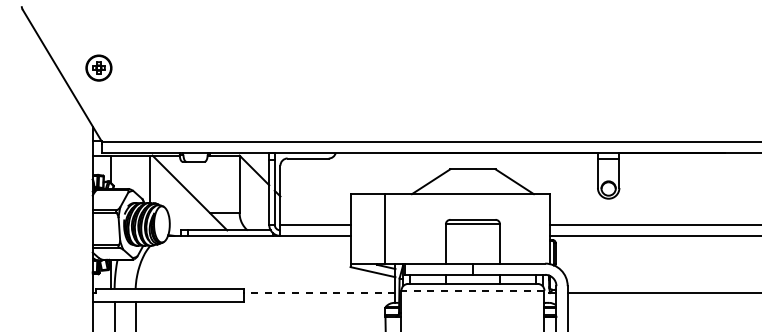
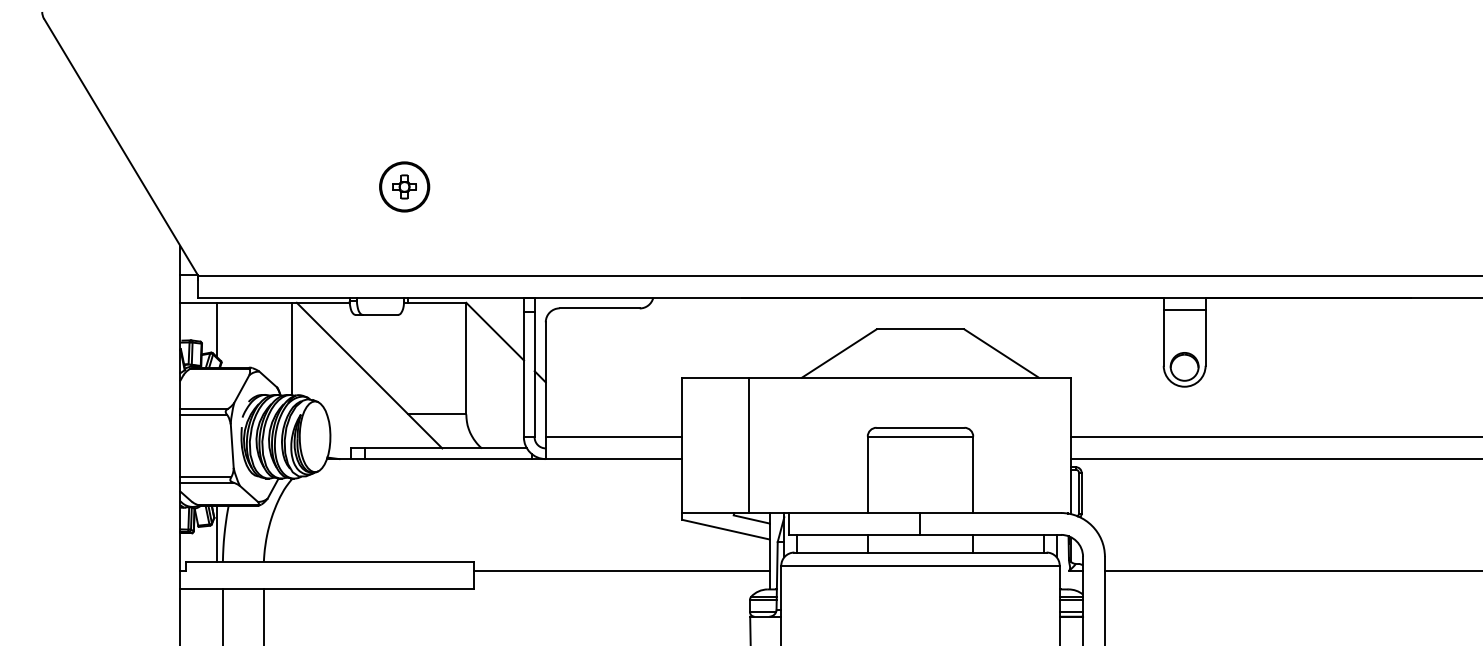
part: (98, 67) -> (403, 185), moved
line: (472, 290) -> (919, 565), dashed -> solid
line: (319, 293) -> (621, 571), dashed -> solid

